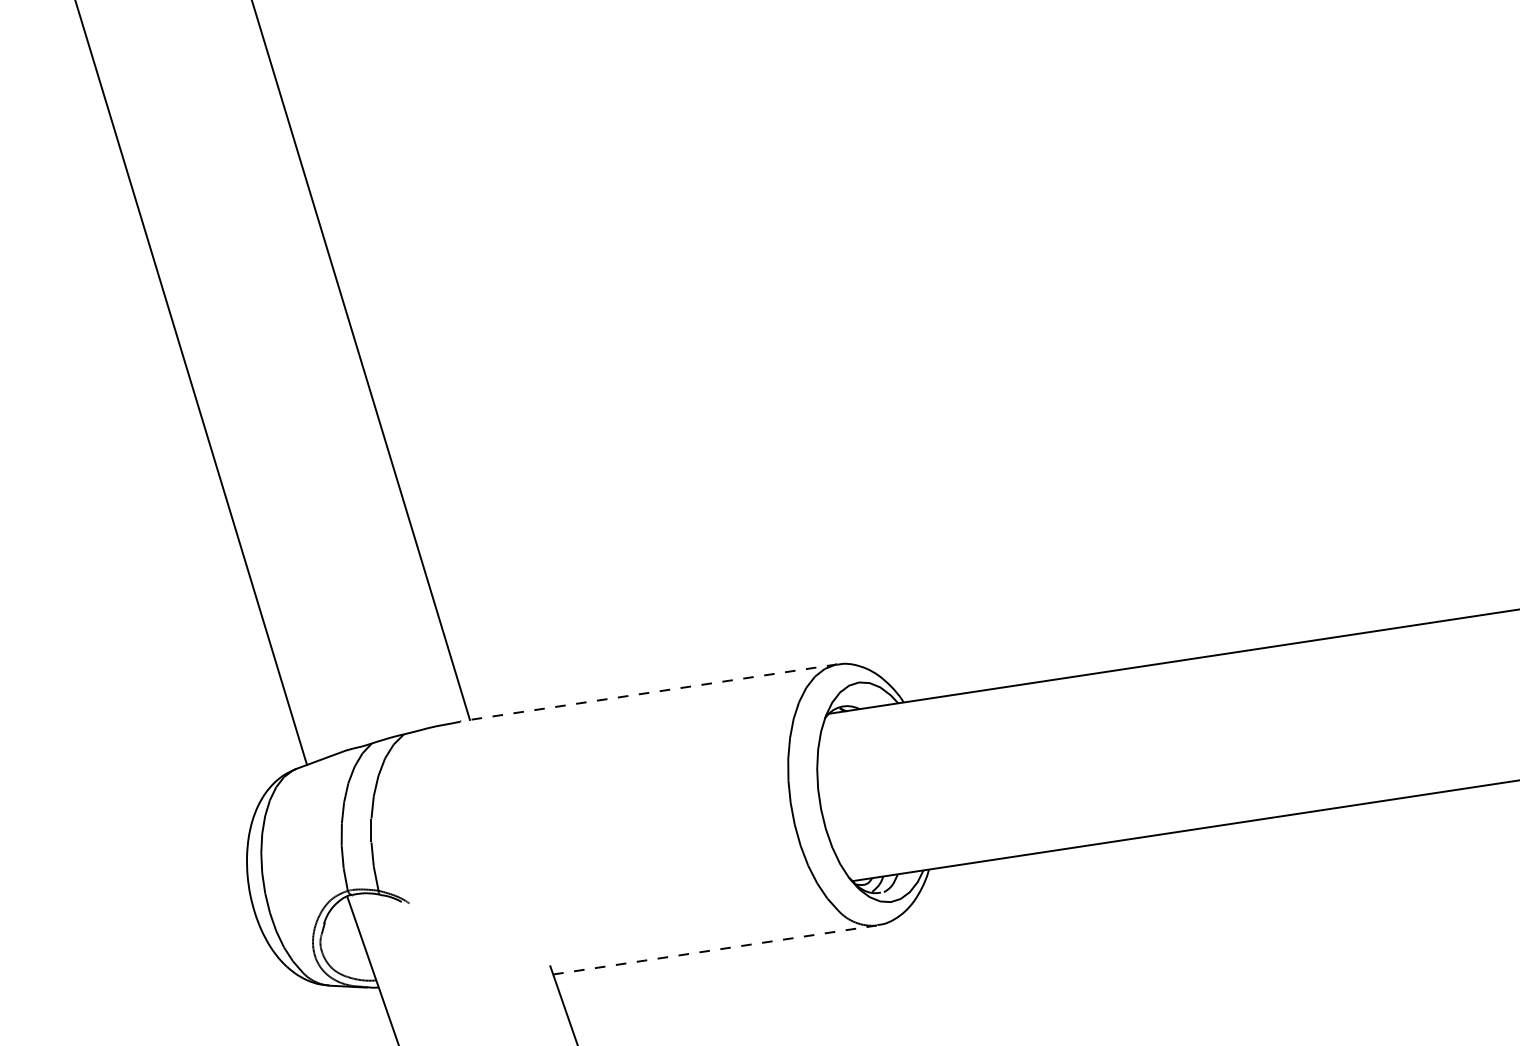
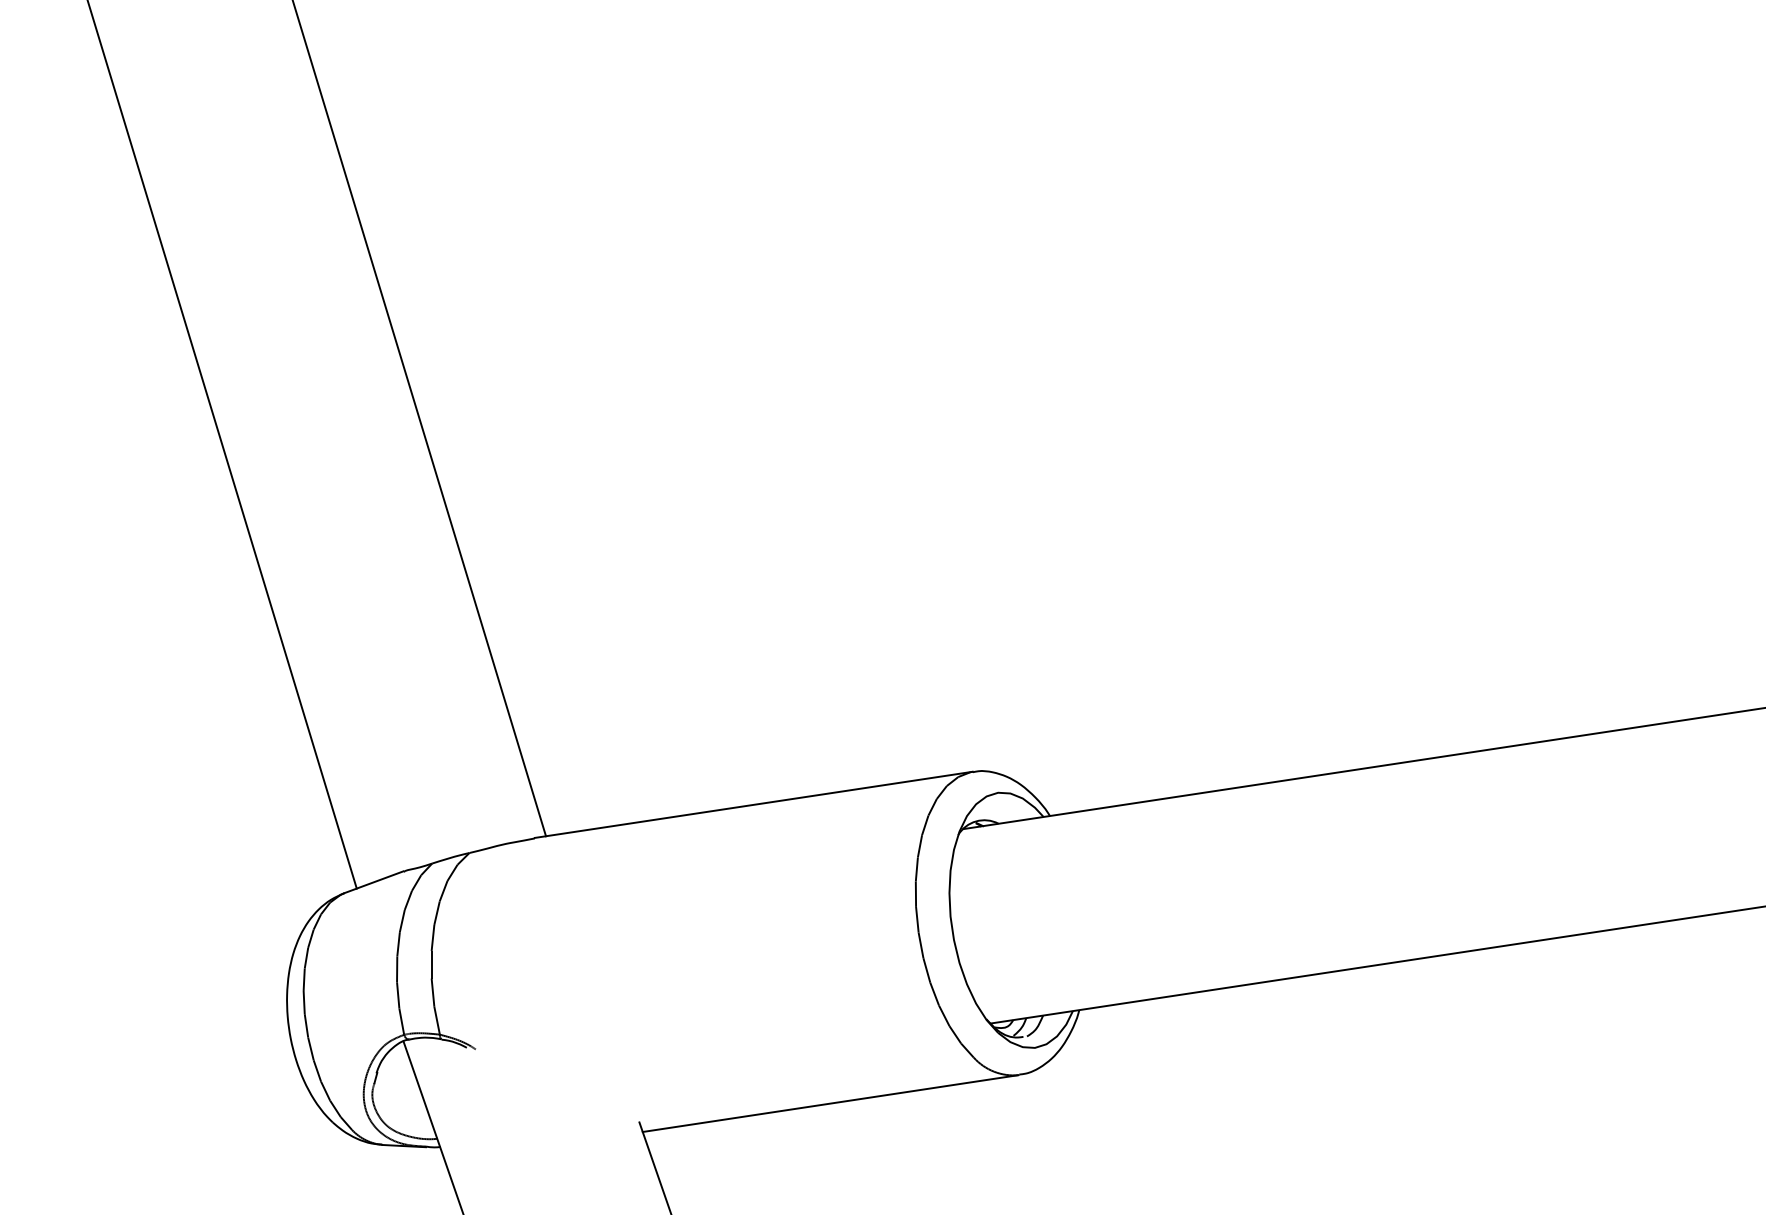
line: (648, 692) -> (753, 804), dashed -> solid
line: (714, 950) -> (830, 1104), dashed -> solid

